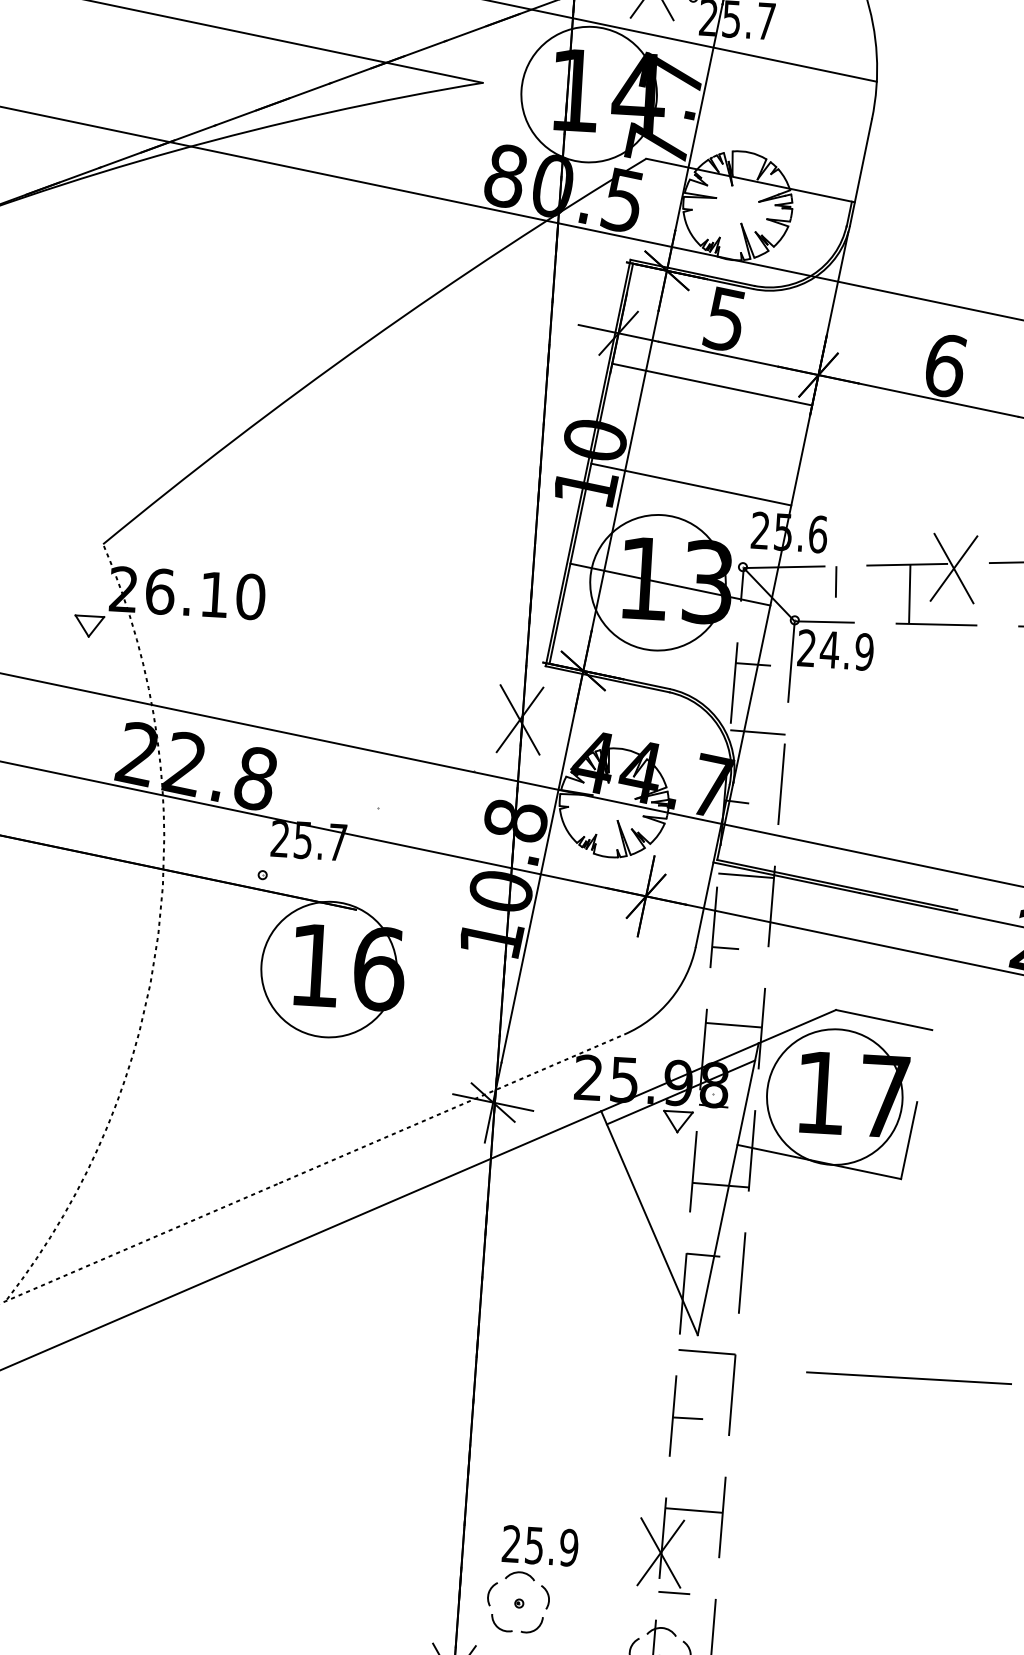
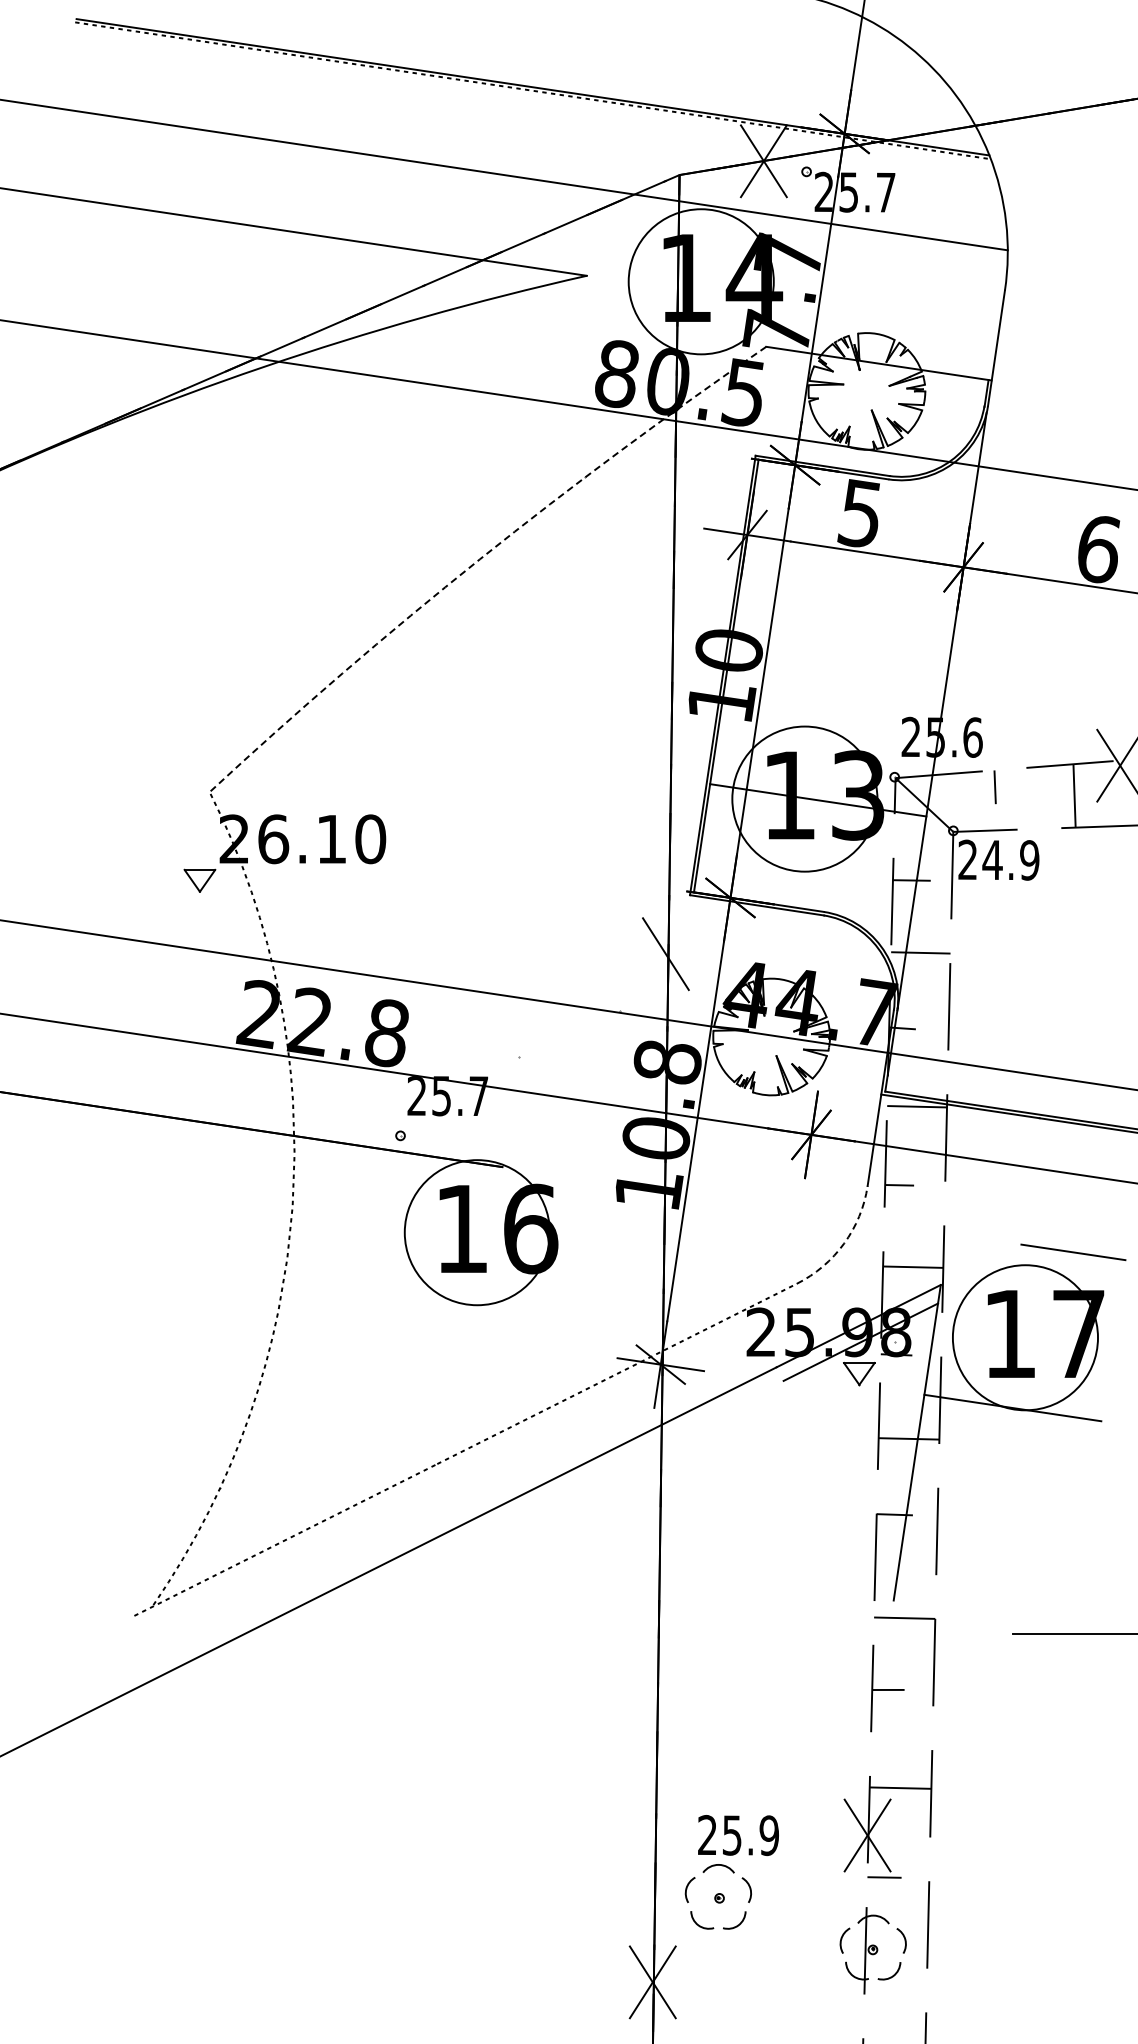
arc: (367, 341) -> (479, 559), solid -> dashed
line: (712, 384) -> (850, 583), removed
line: (691, 484) -> (834, 692), removed
line: (519, 720) -> (665, 954), removed
arc: (671, 999) -> (844, 1243), solid -> dashed
line: (796, 1026) -> (980, 1264), removed
line: (909, 1140) -> (1107, 1379), removed
line: (648, 1222) -> (834, 1483), removed

